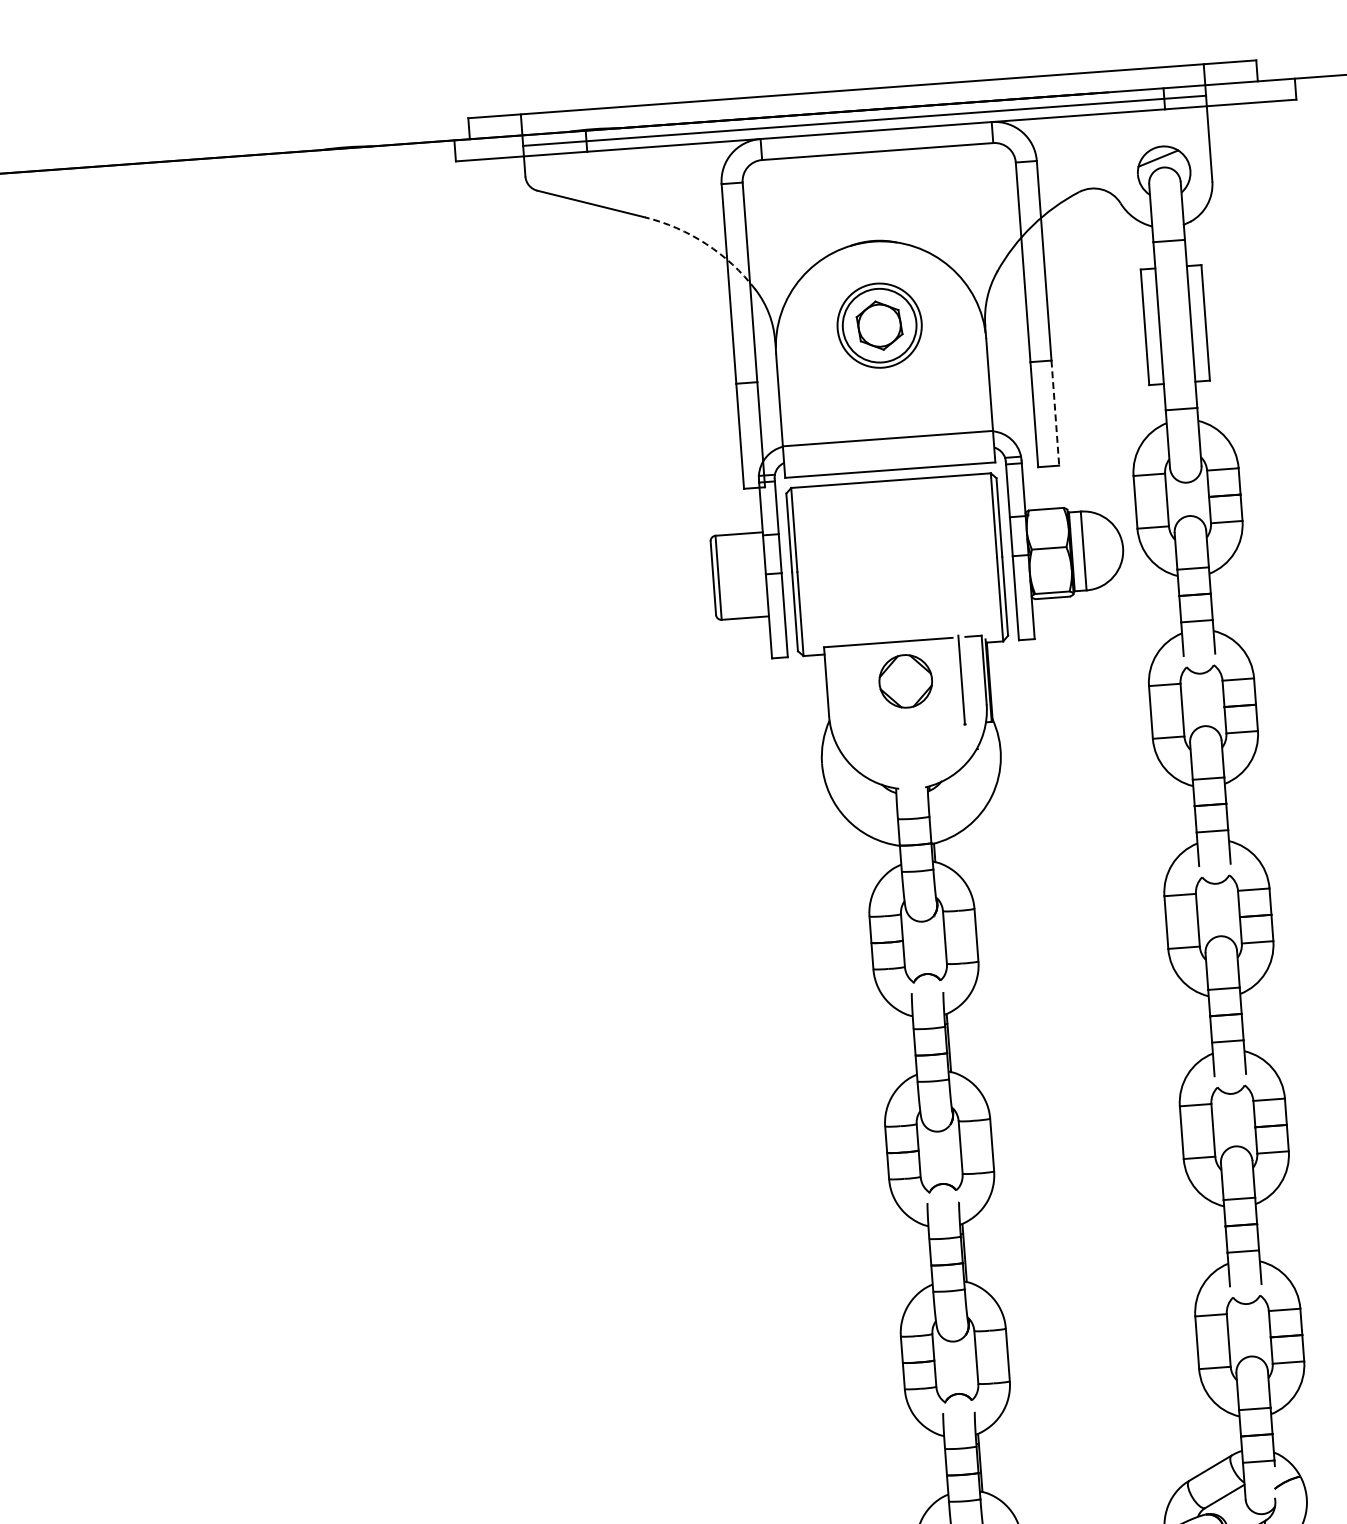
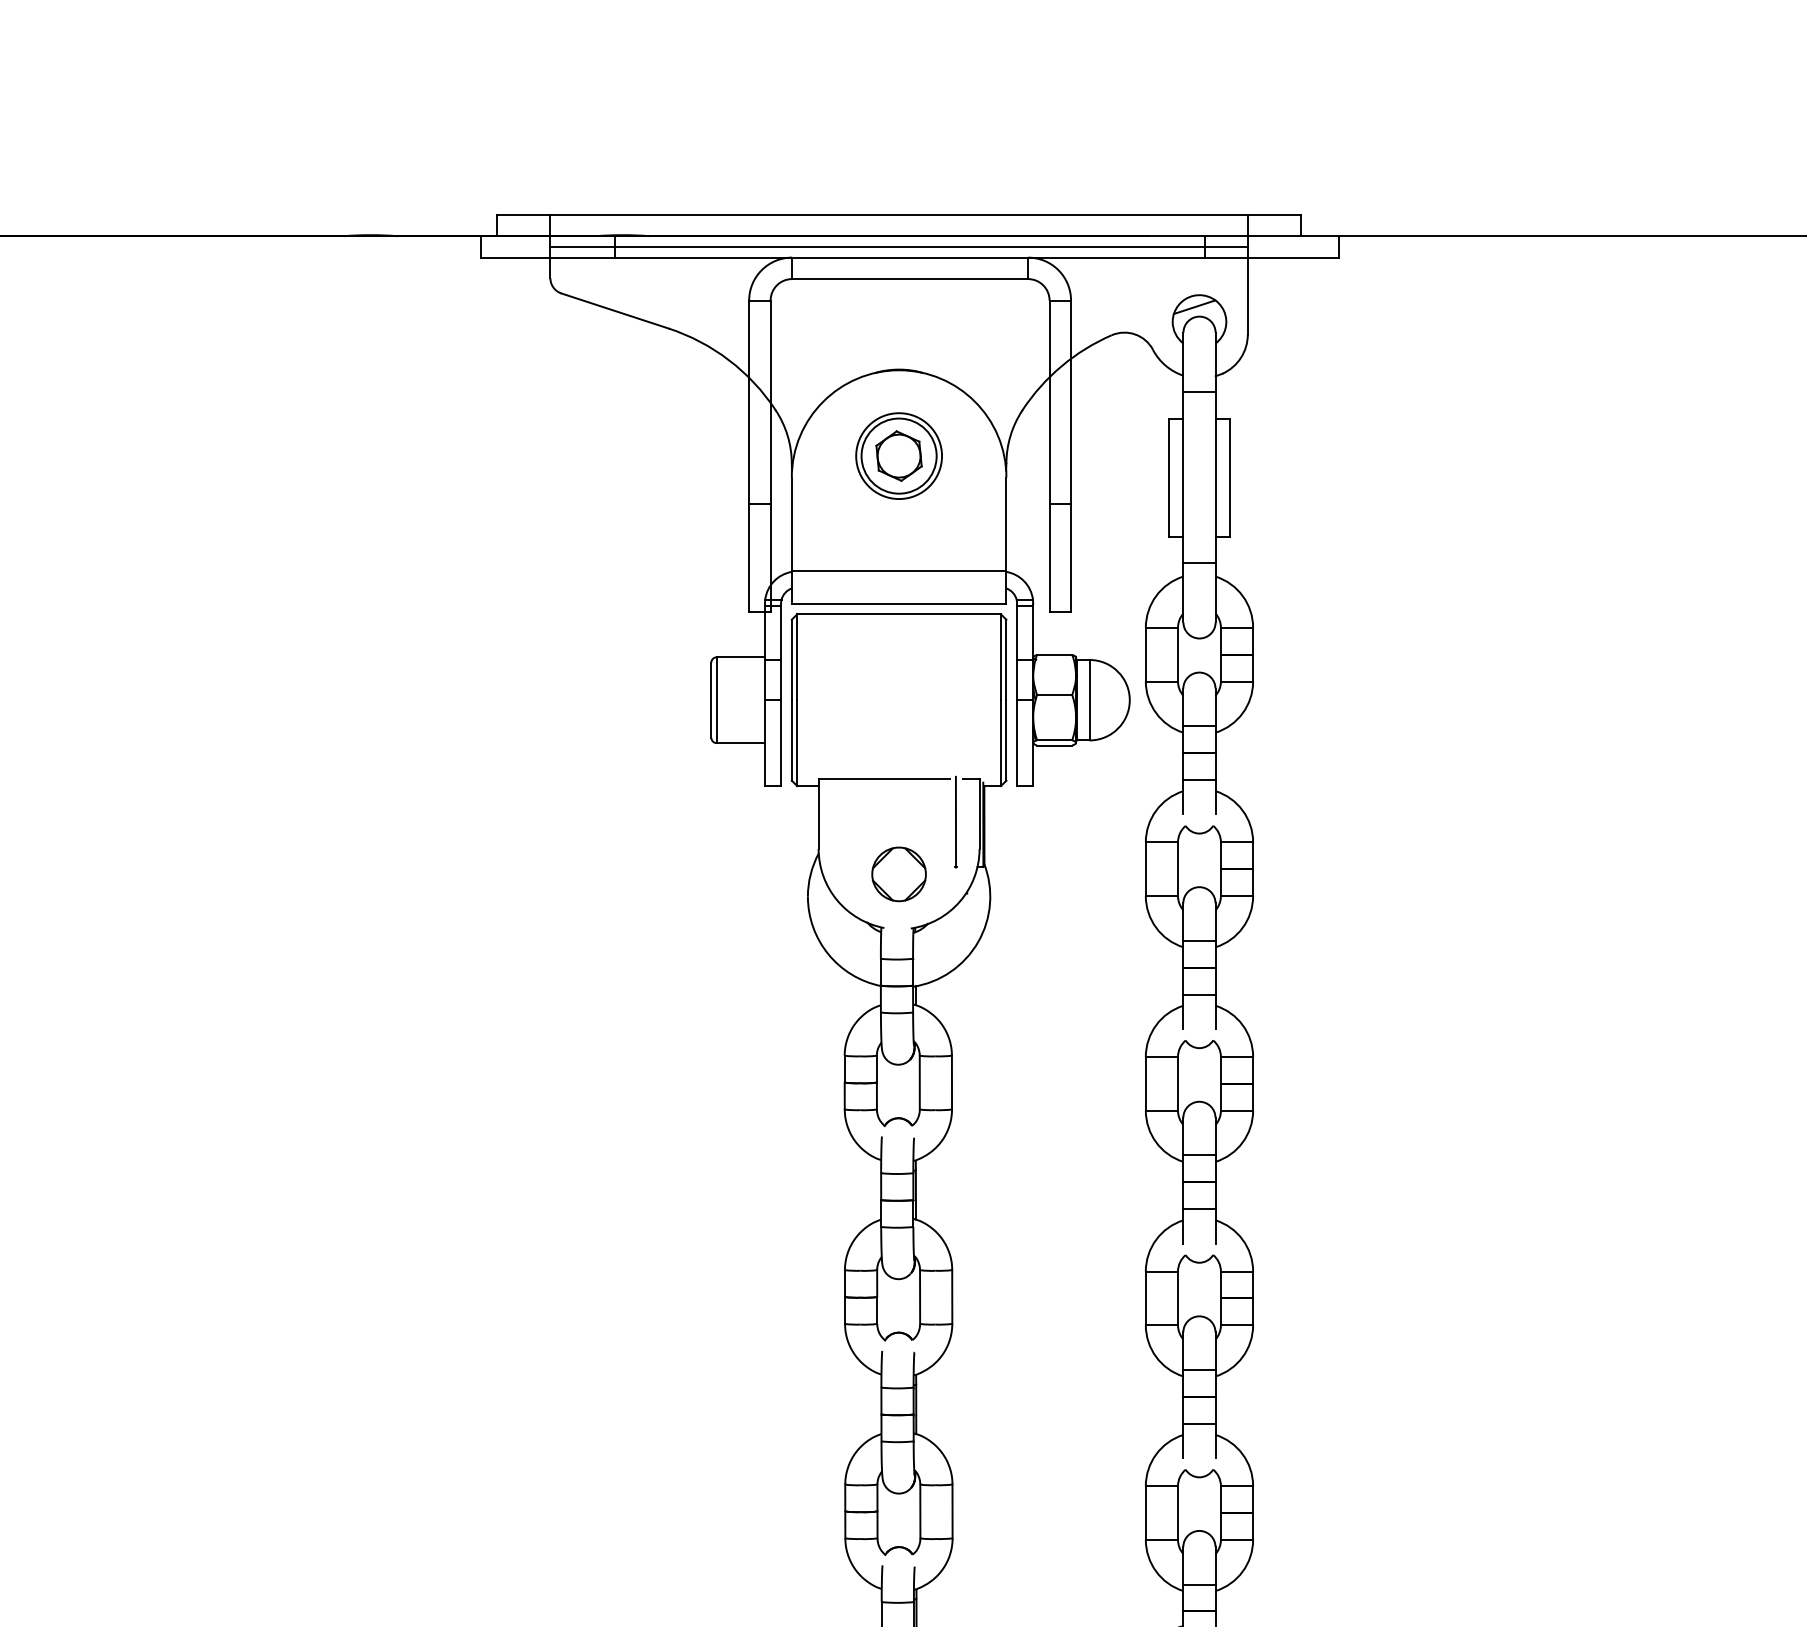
arc: (706, 244) -> (729, 360), dashed -> solid
line: (1055, 413) -> (1071, 558), dashed -> solid
part: (905, 681) -> (898, 874), moved

